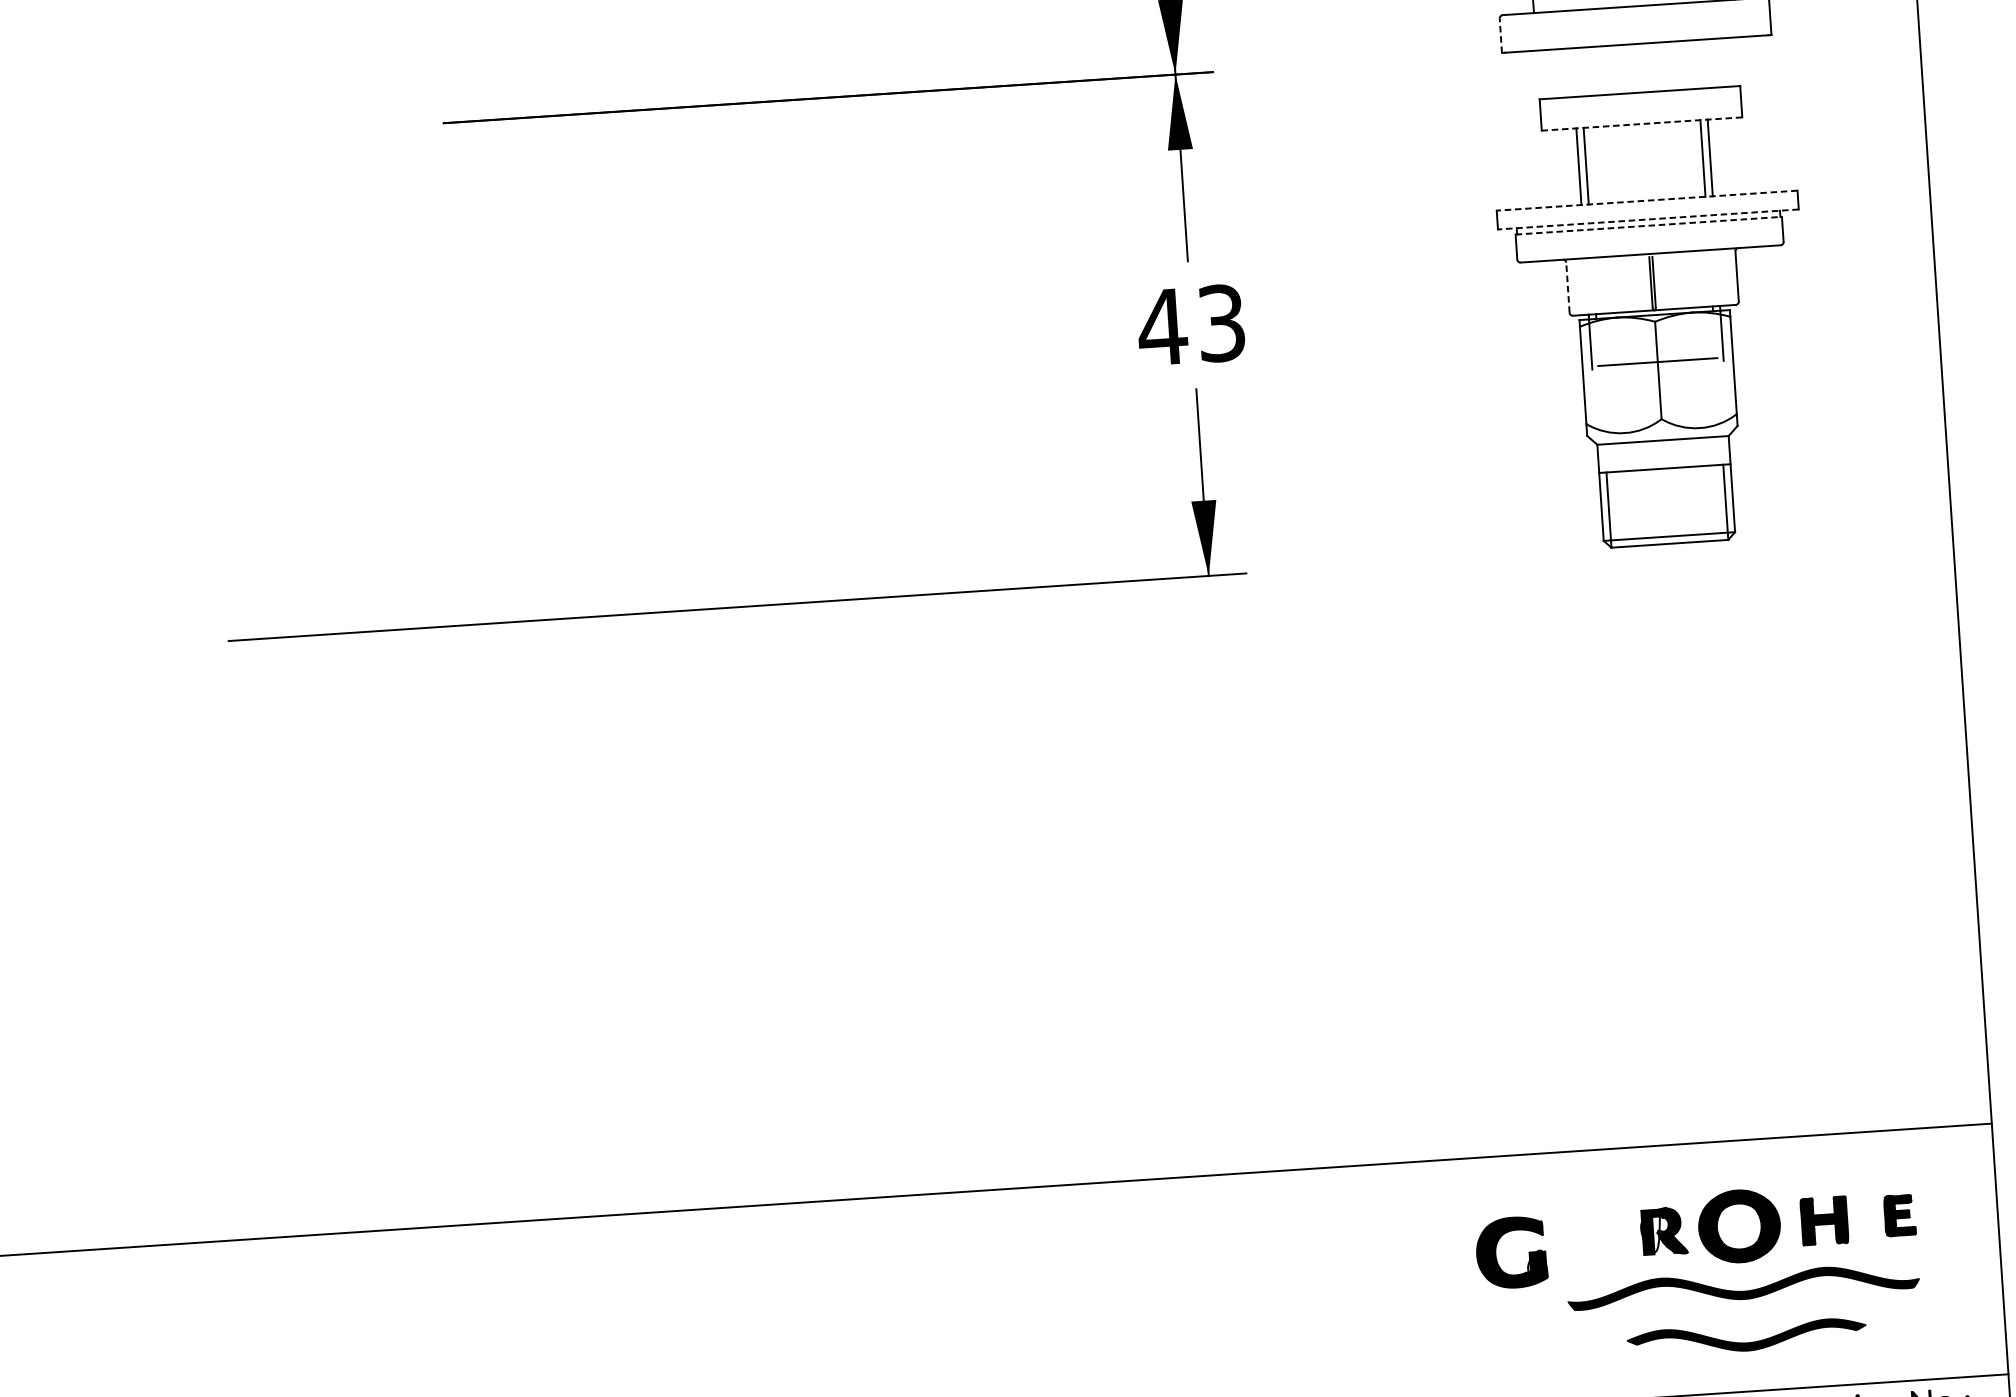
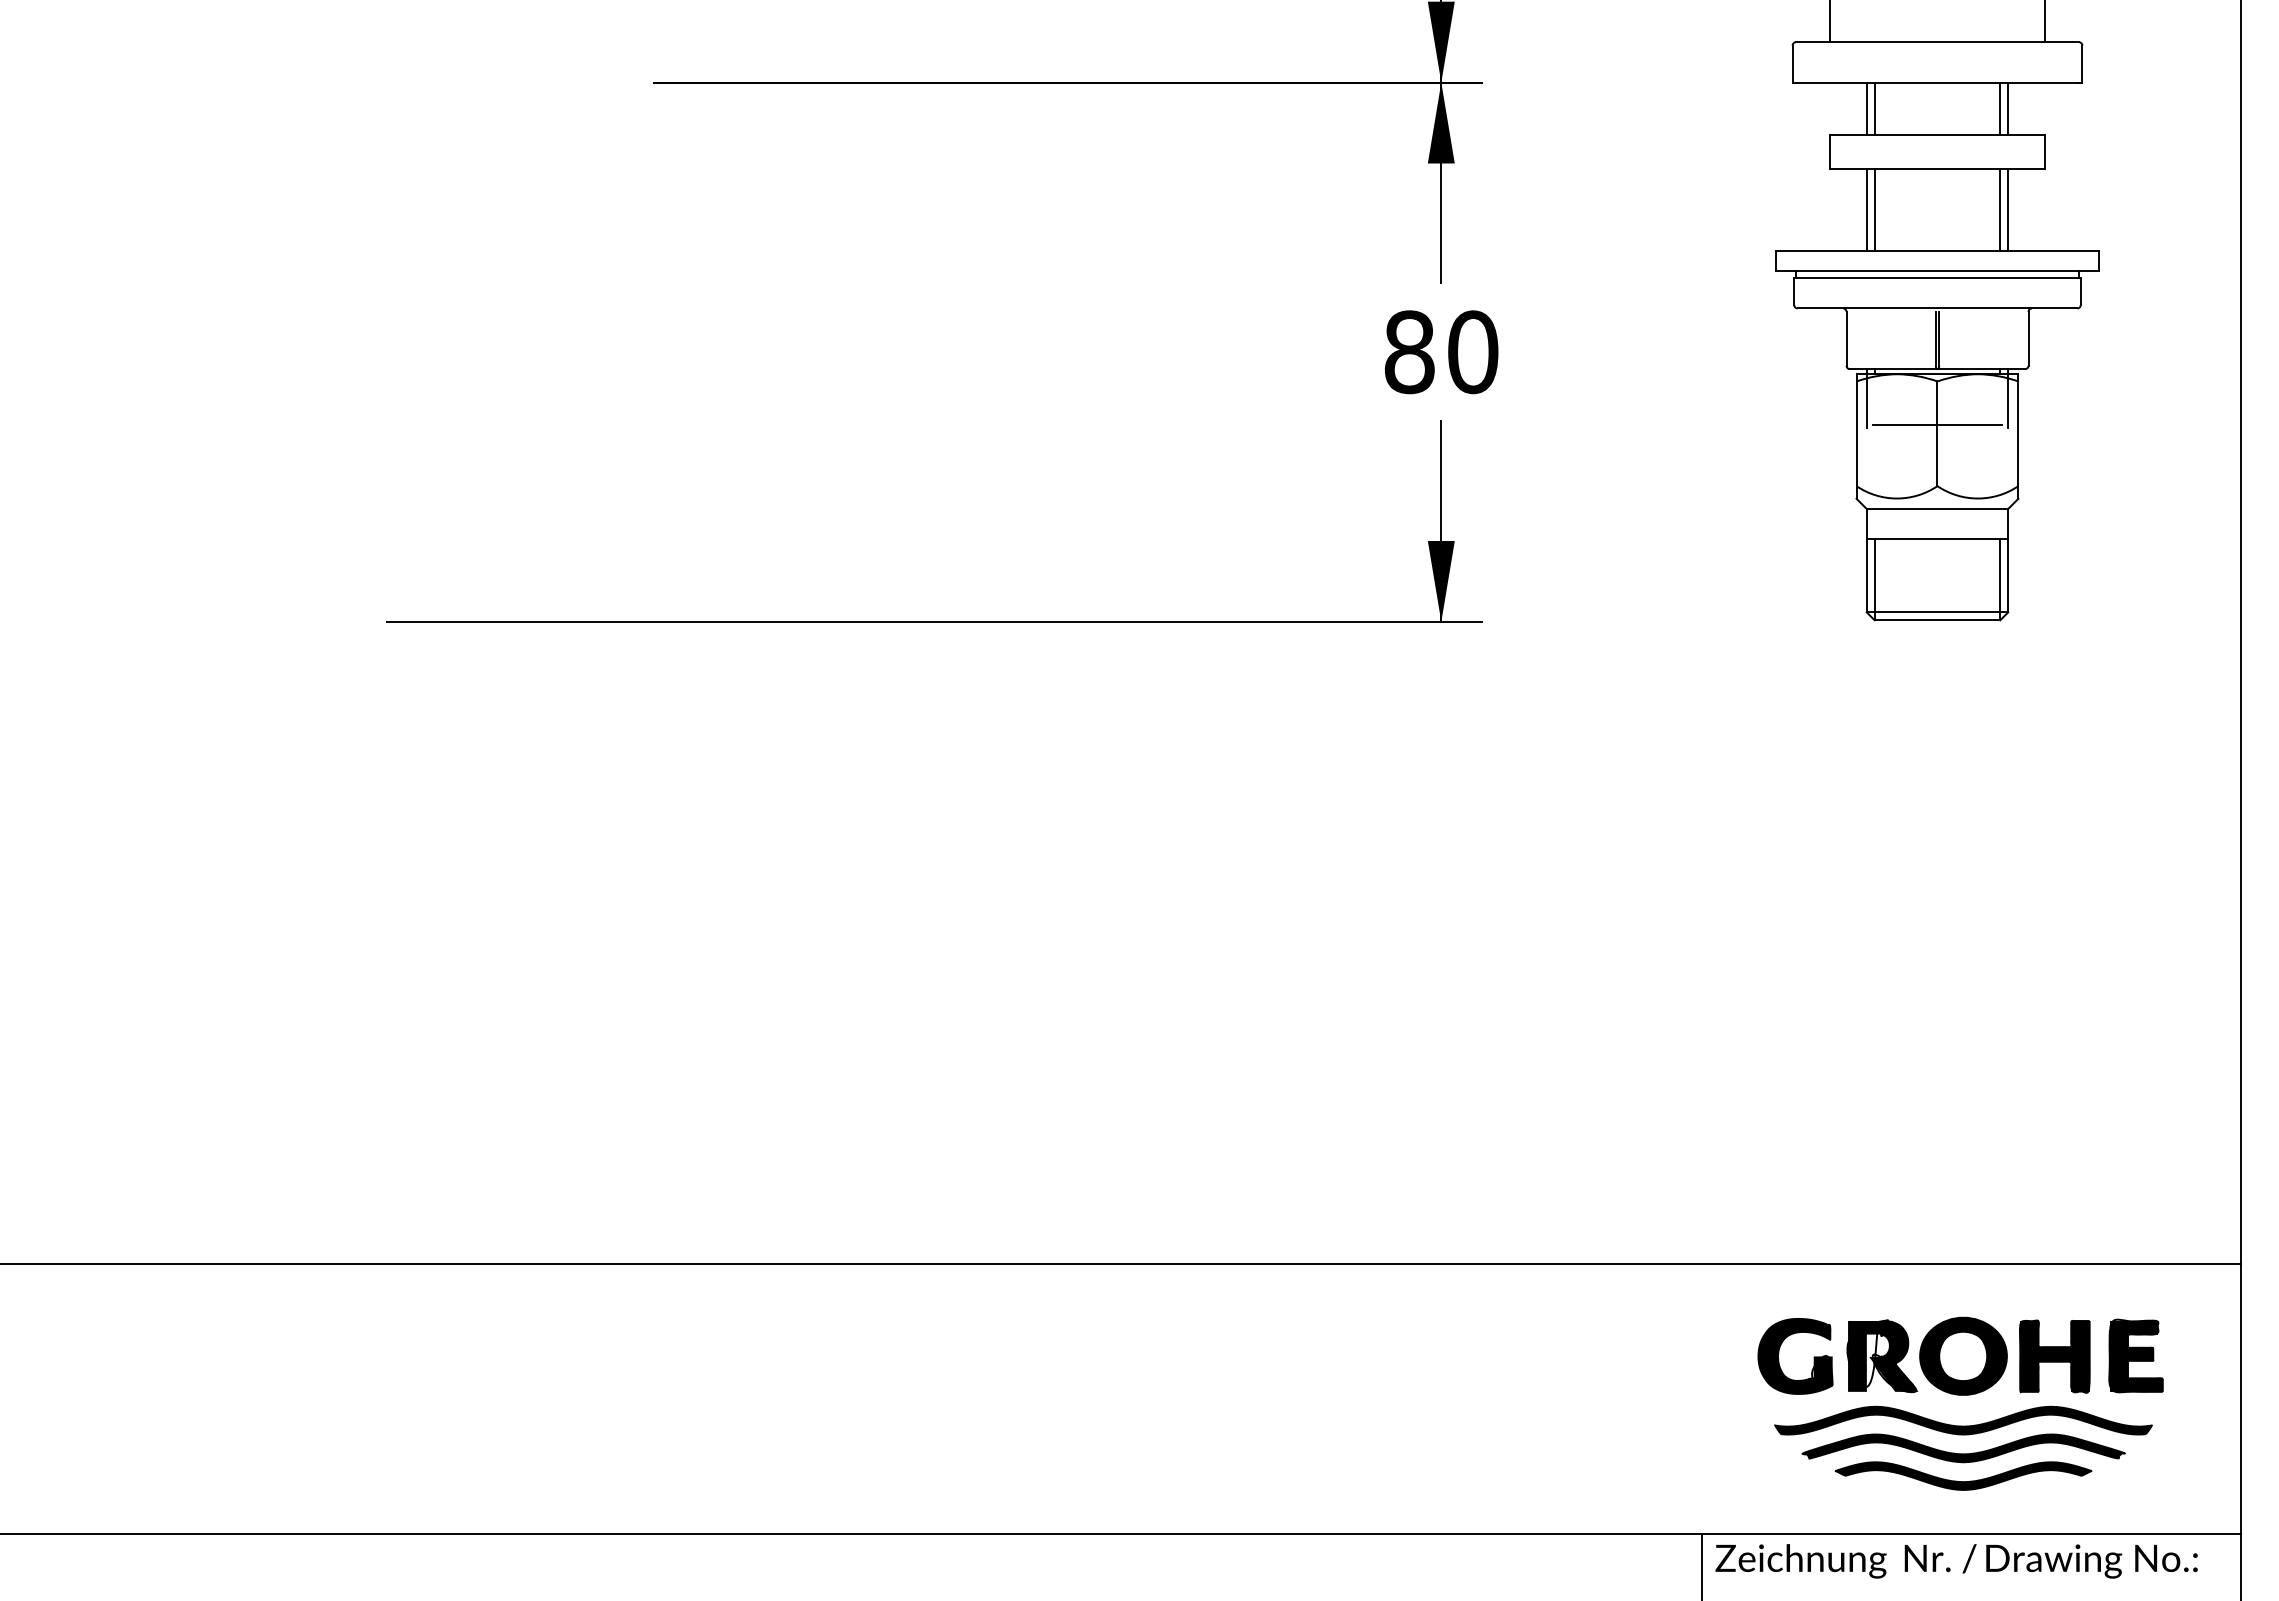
line: (1500, 36) -> (1792, 64), dashed -> solid
line: (1704, 63) -> (2008, 108), added
line: (1696, 64) -> (2000, 108), added
line: (1579, 71) -> (1874, 108), added
line: (1572, 72) -> (1866, 108), added
line: (1642, 123) -> (1937, 168), dashed -> solid
line: (1647, 201) -> (1937, 251), dashed -> solid
line: (1648, 219) -> (1937, 271), dashed -> solid
line: (1649, 226) -> (1938, 278), dashed -> solid
line: (1567, 287) -> (1846, 338), dashed -> solid
text: (1191, 325) -> (1440, 352), 43 -> 80
part: (1899, 1215) -> (2135, 1355), size x1.67
part: (1824, 1220) -> (2054, 1356), size x1.43
part: (1664, 1231) -> (1882, 1356), size x1.43
part: (1496, 1251) -> (1779, 1353), moved
part: (1745, 1312) -> (1963, 1448), added

